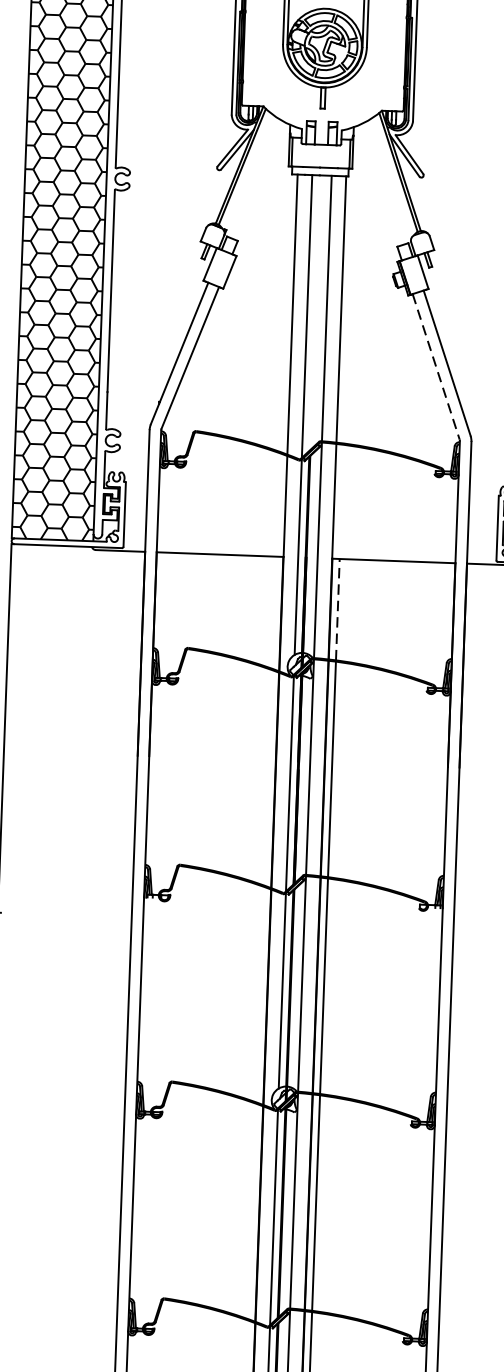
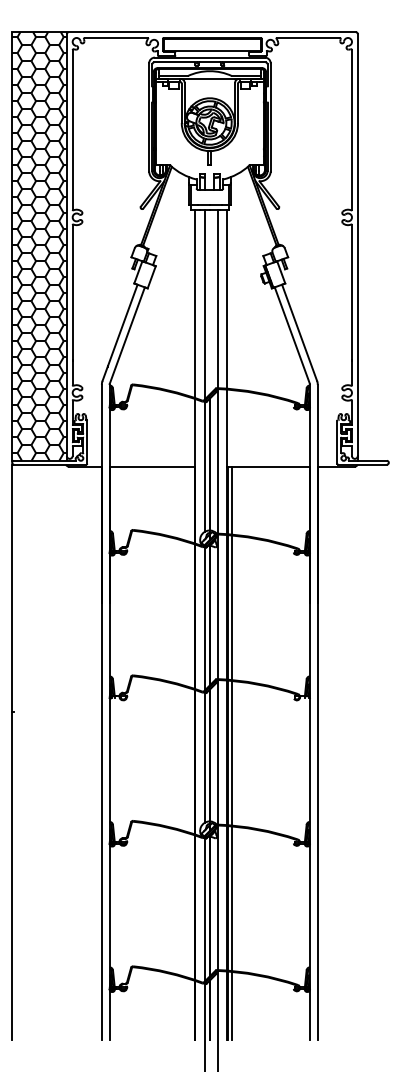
line: (436, 366) -> (292, 335), dashed -> solid
line: (338, 609) -> (232, 500), dashed -> solid

